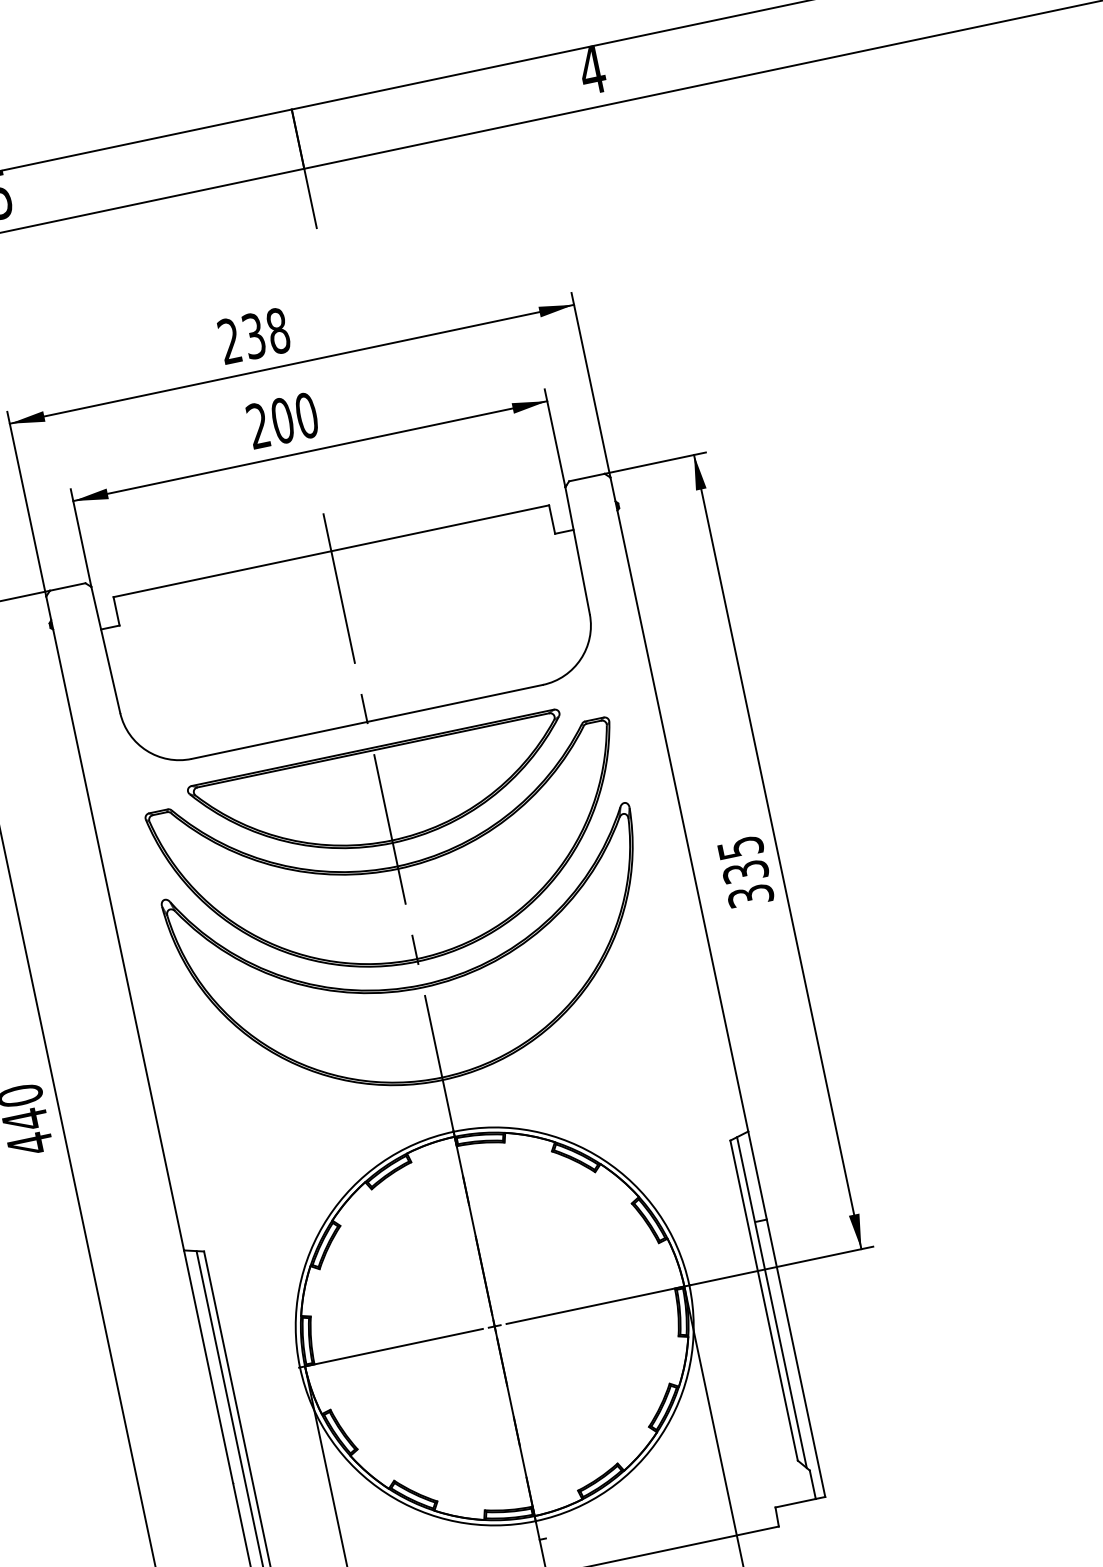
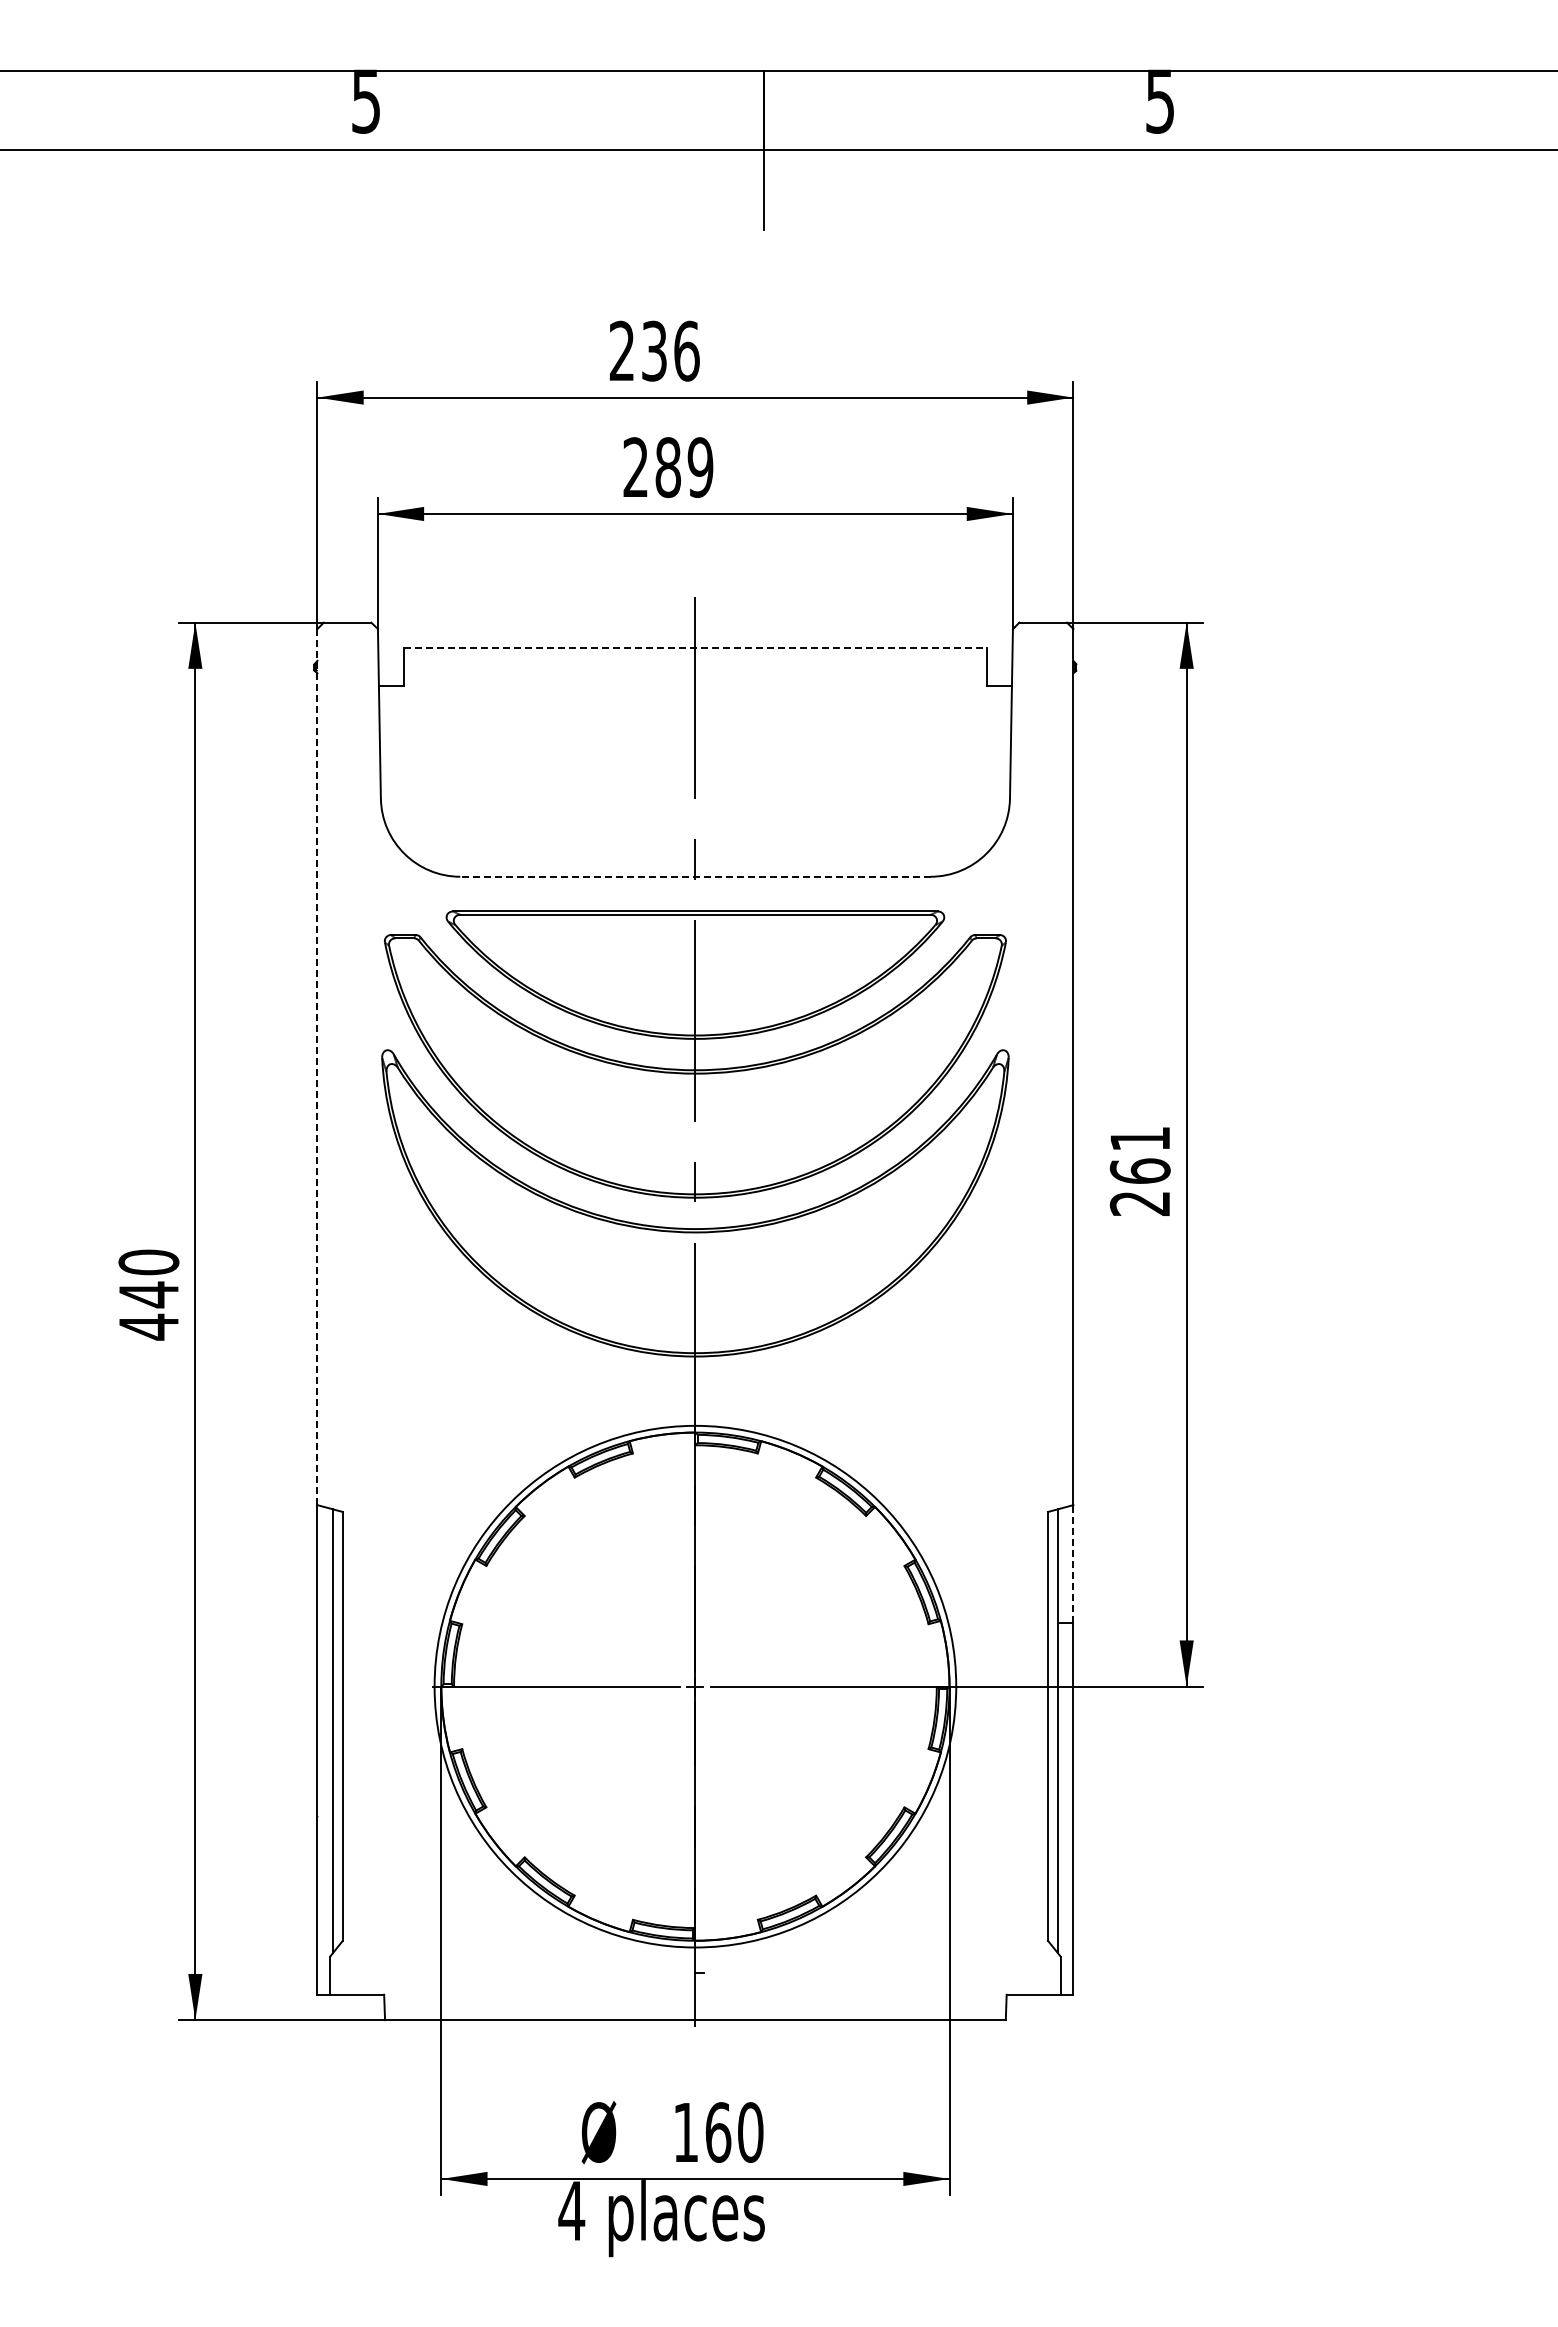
text: (591, 70) -> (1159, 101), 4 -> 5
text: (277, 330) -> (686, 350), 238 -> 236
text: (294, 418) -> (684, 467), 200 -> 289
line: (331, 551) -> (695, 648), solid -> dashed
line: (366, 721) -> (694, 876), solid -> dashed
text: (745, 872) -> (1139, 1171), 335 -> 261
line: (115, 923) -> (317, 1066), solid -> dashed
line: (757, 1175) -> (1073, 1564), solid -> dashed

